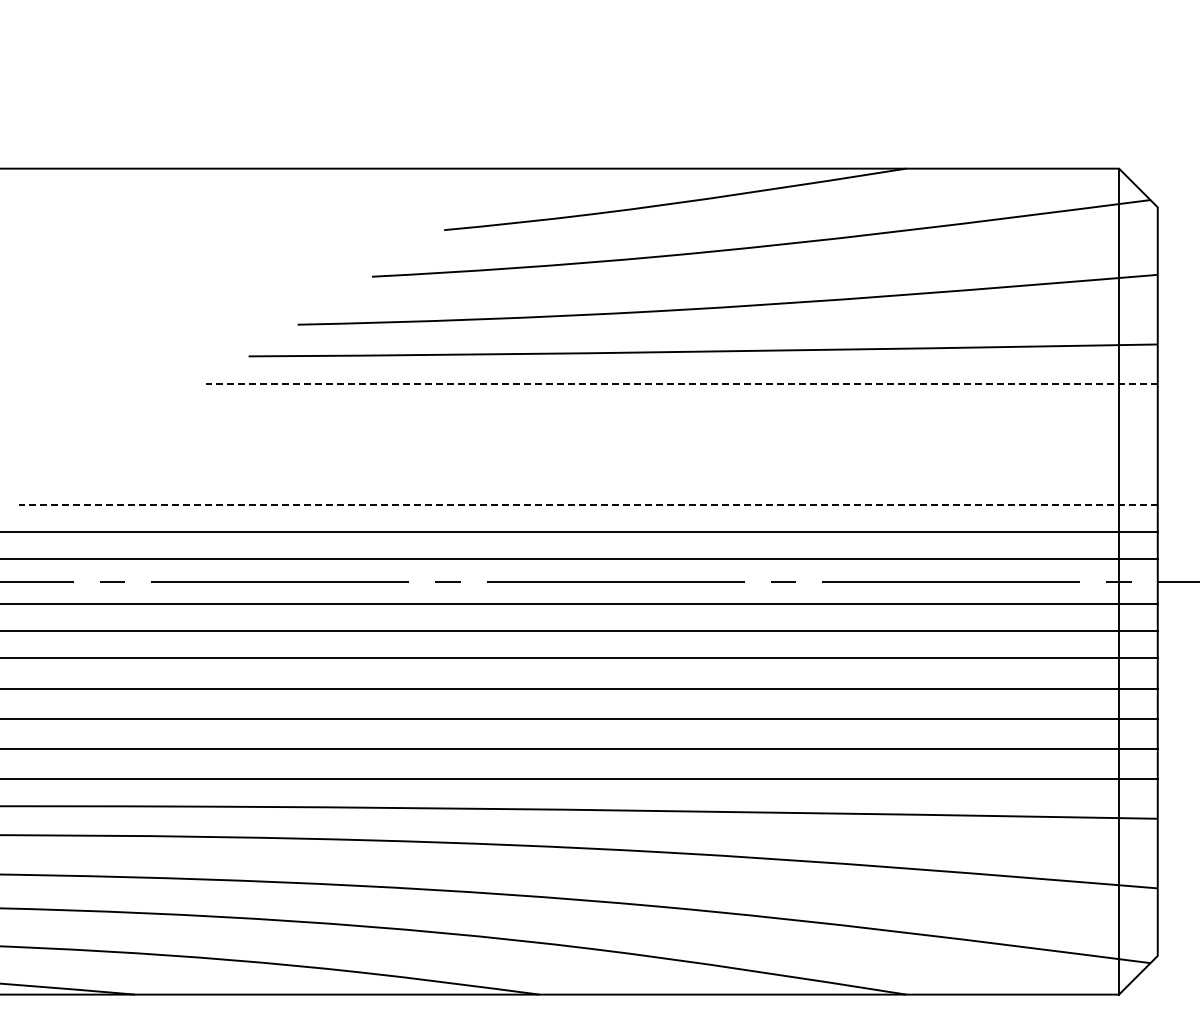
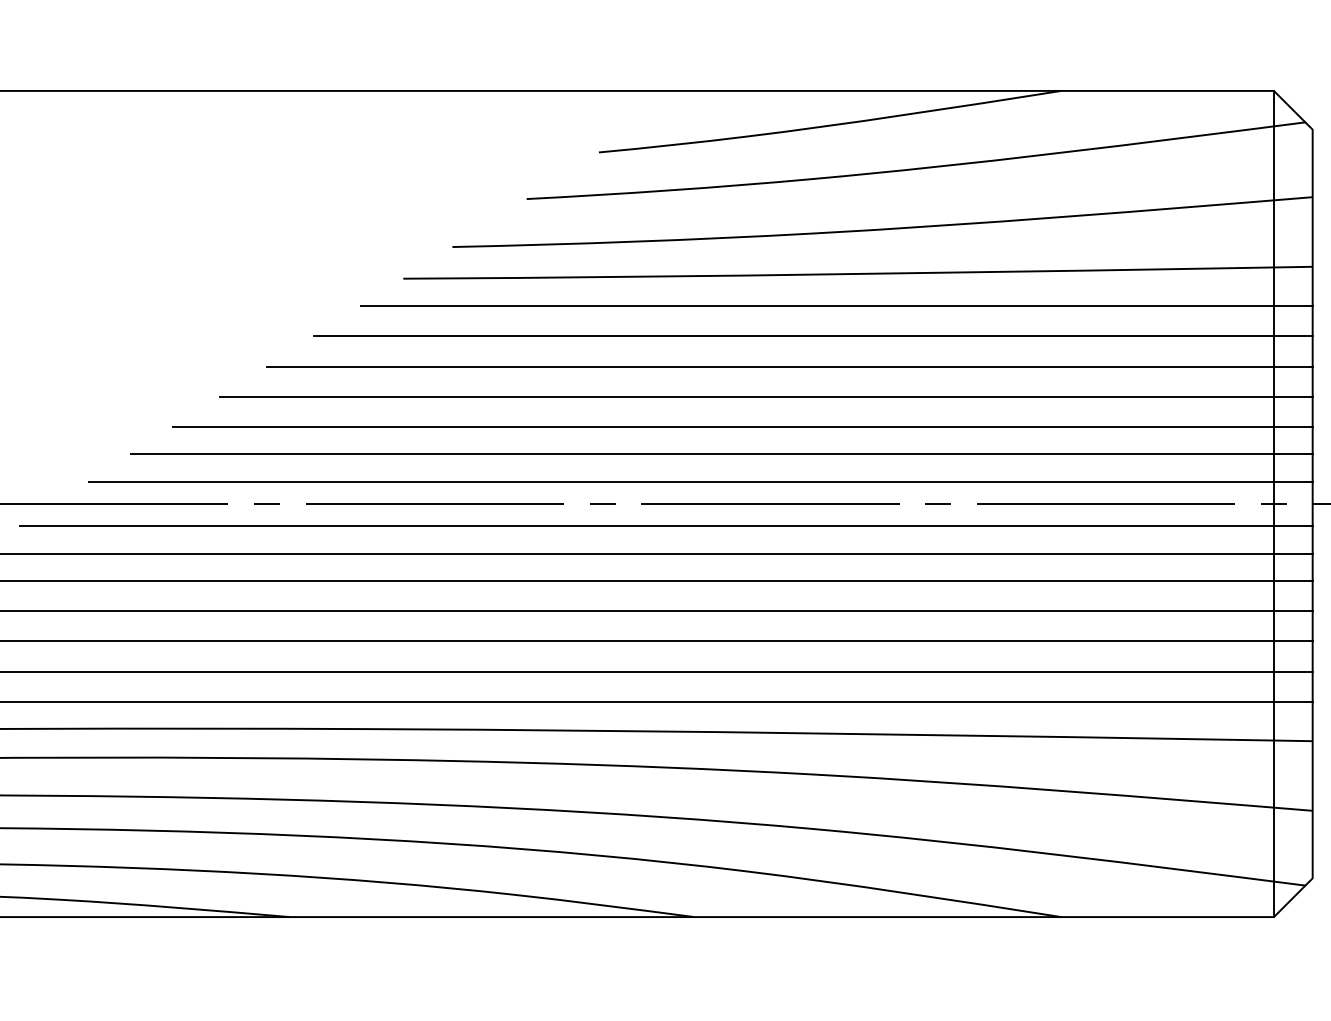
line: (681, 384) -> (836, 306), dashed -> solid
line: (657, 414) -> (812, 336), added
line: (634, 444) -> (789, 366), added
line: (611, 474) -> (766, 396), added
line: (587, 505) -> (742, 427), dashed -> solid

